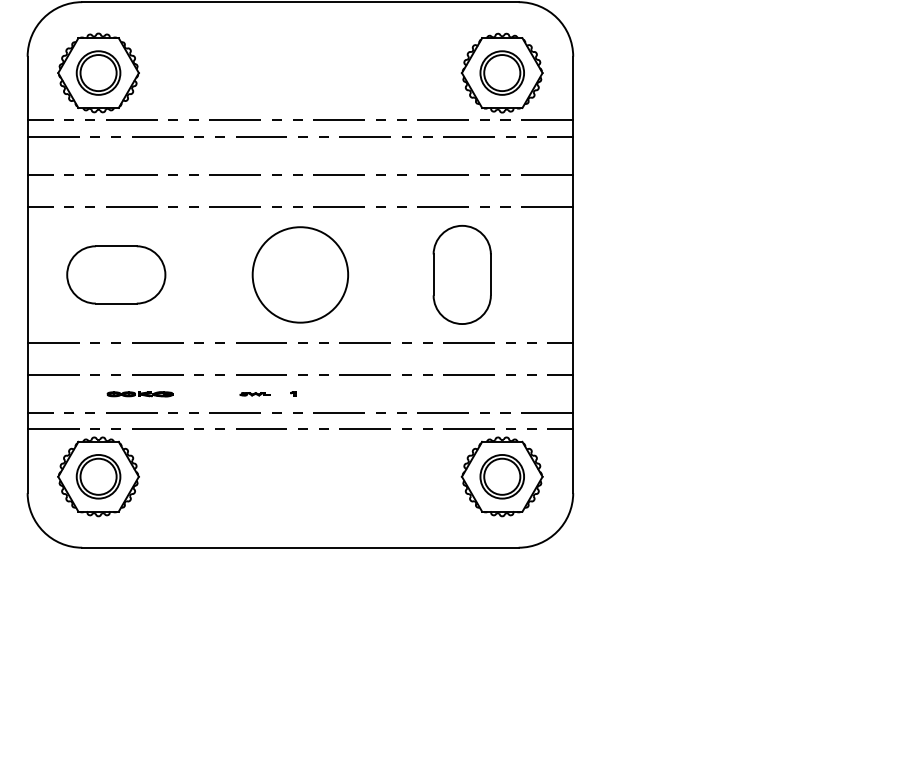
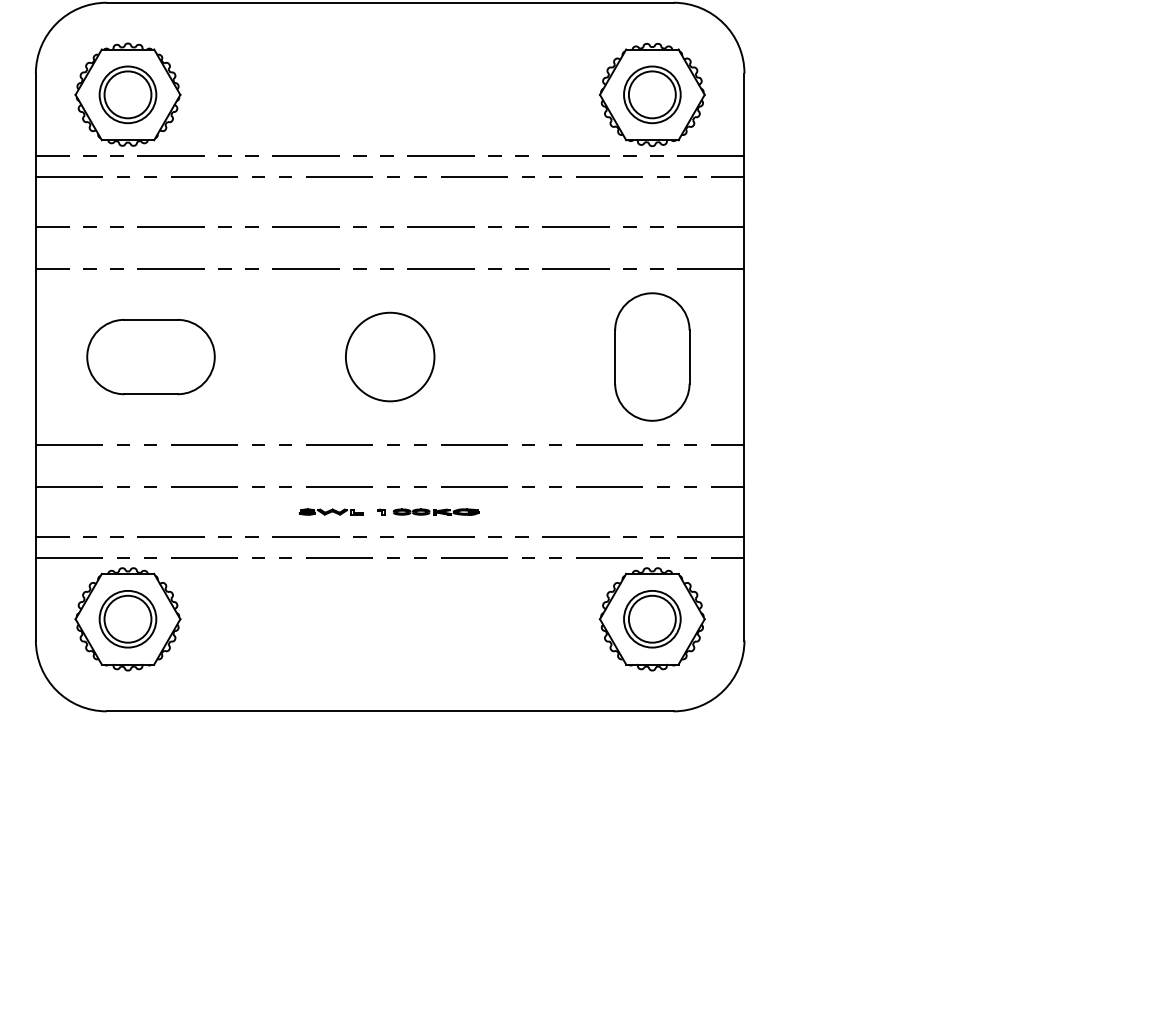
circle: (299, 274) -> (389, 356), size x0.71
part: (462, 274) -> (652, 356), moved
part: (140, 393) -> (436, 511), moved
part: (255, 393) -> (331, 511), size x1.67

